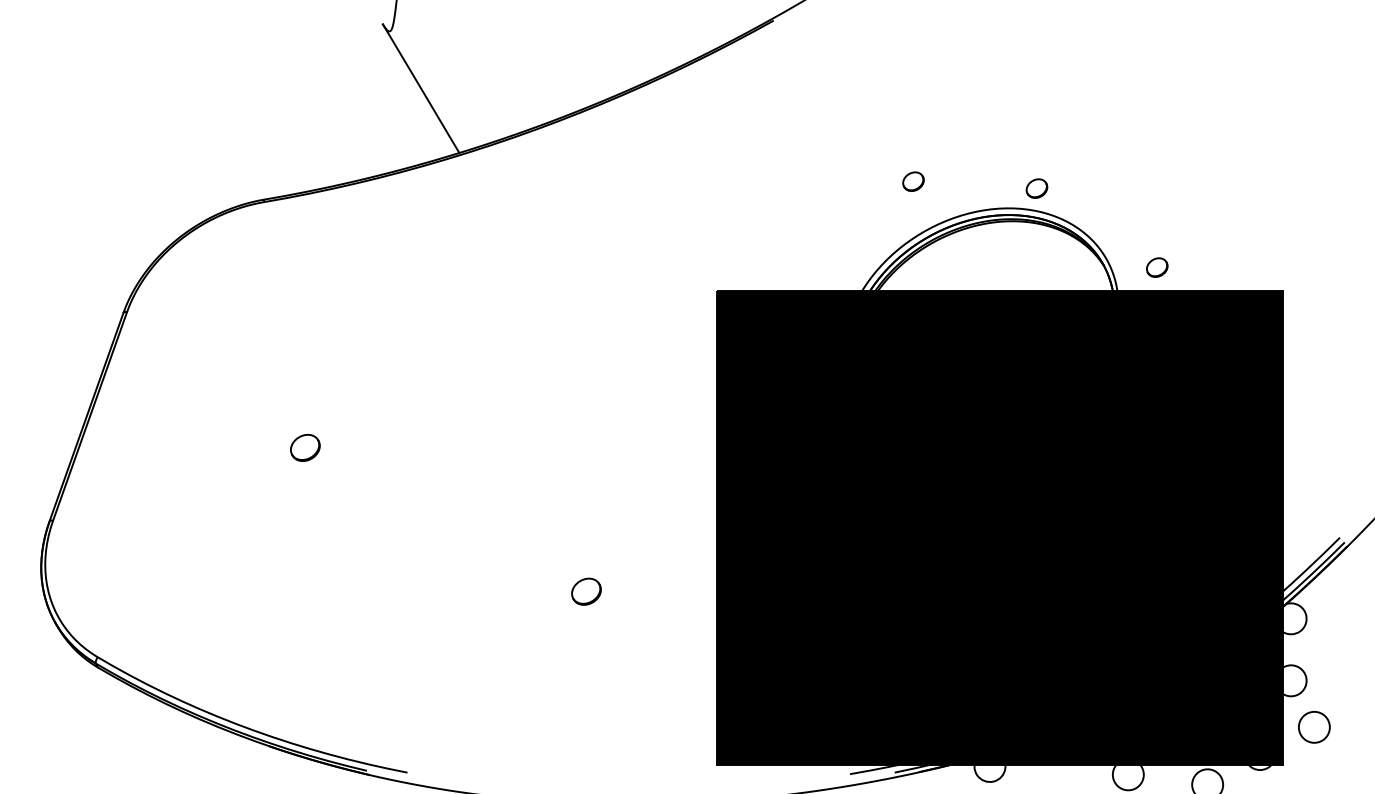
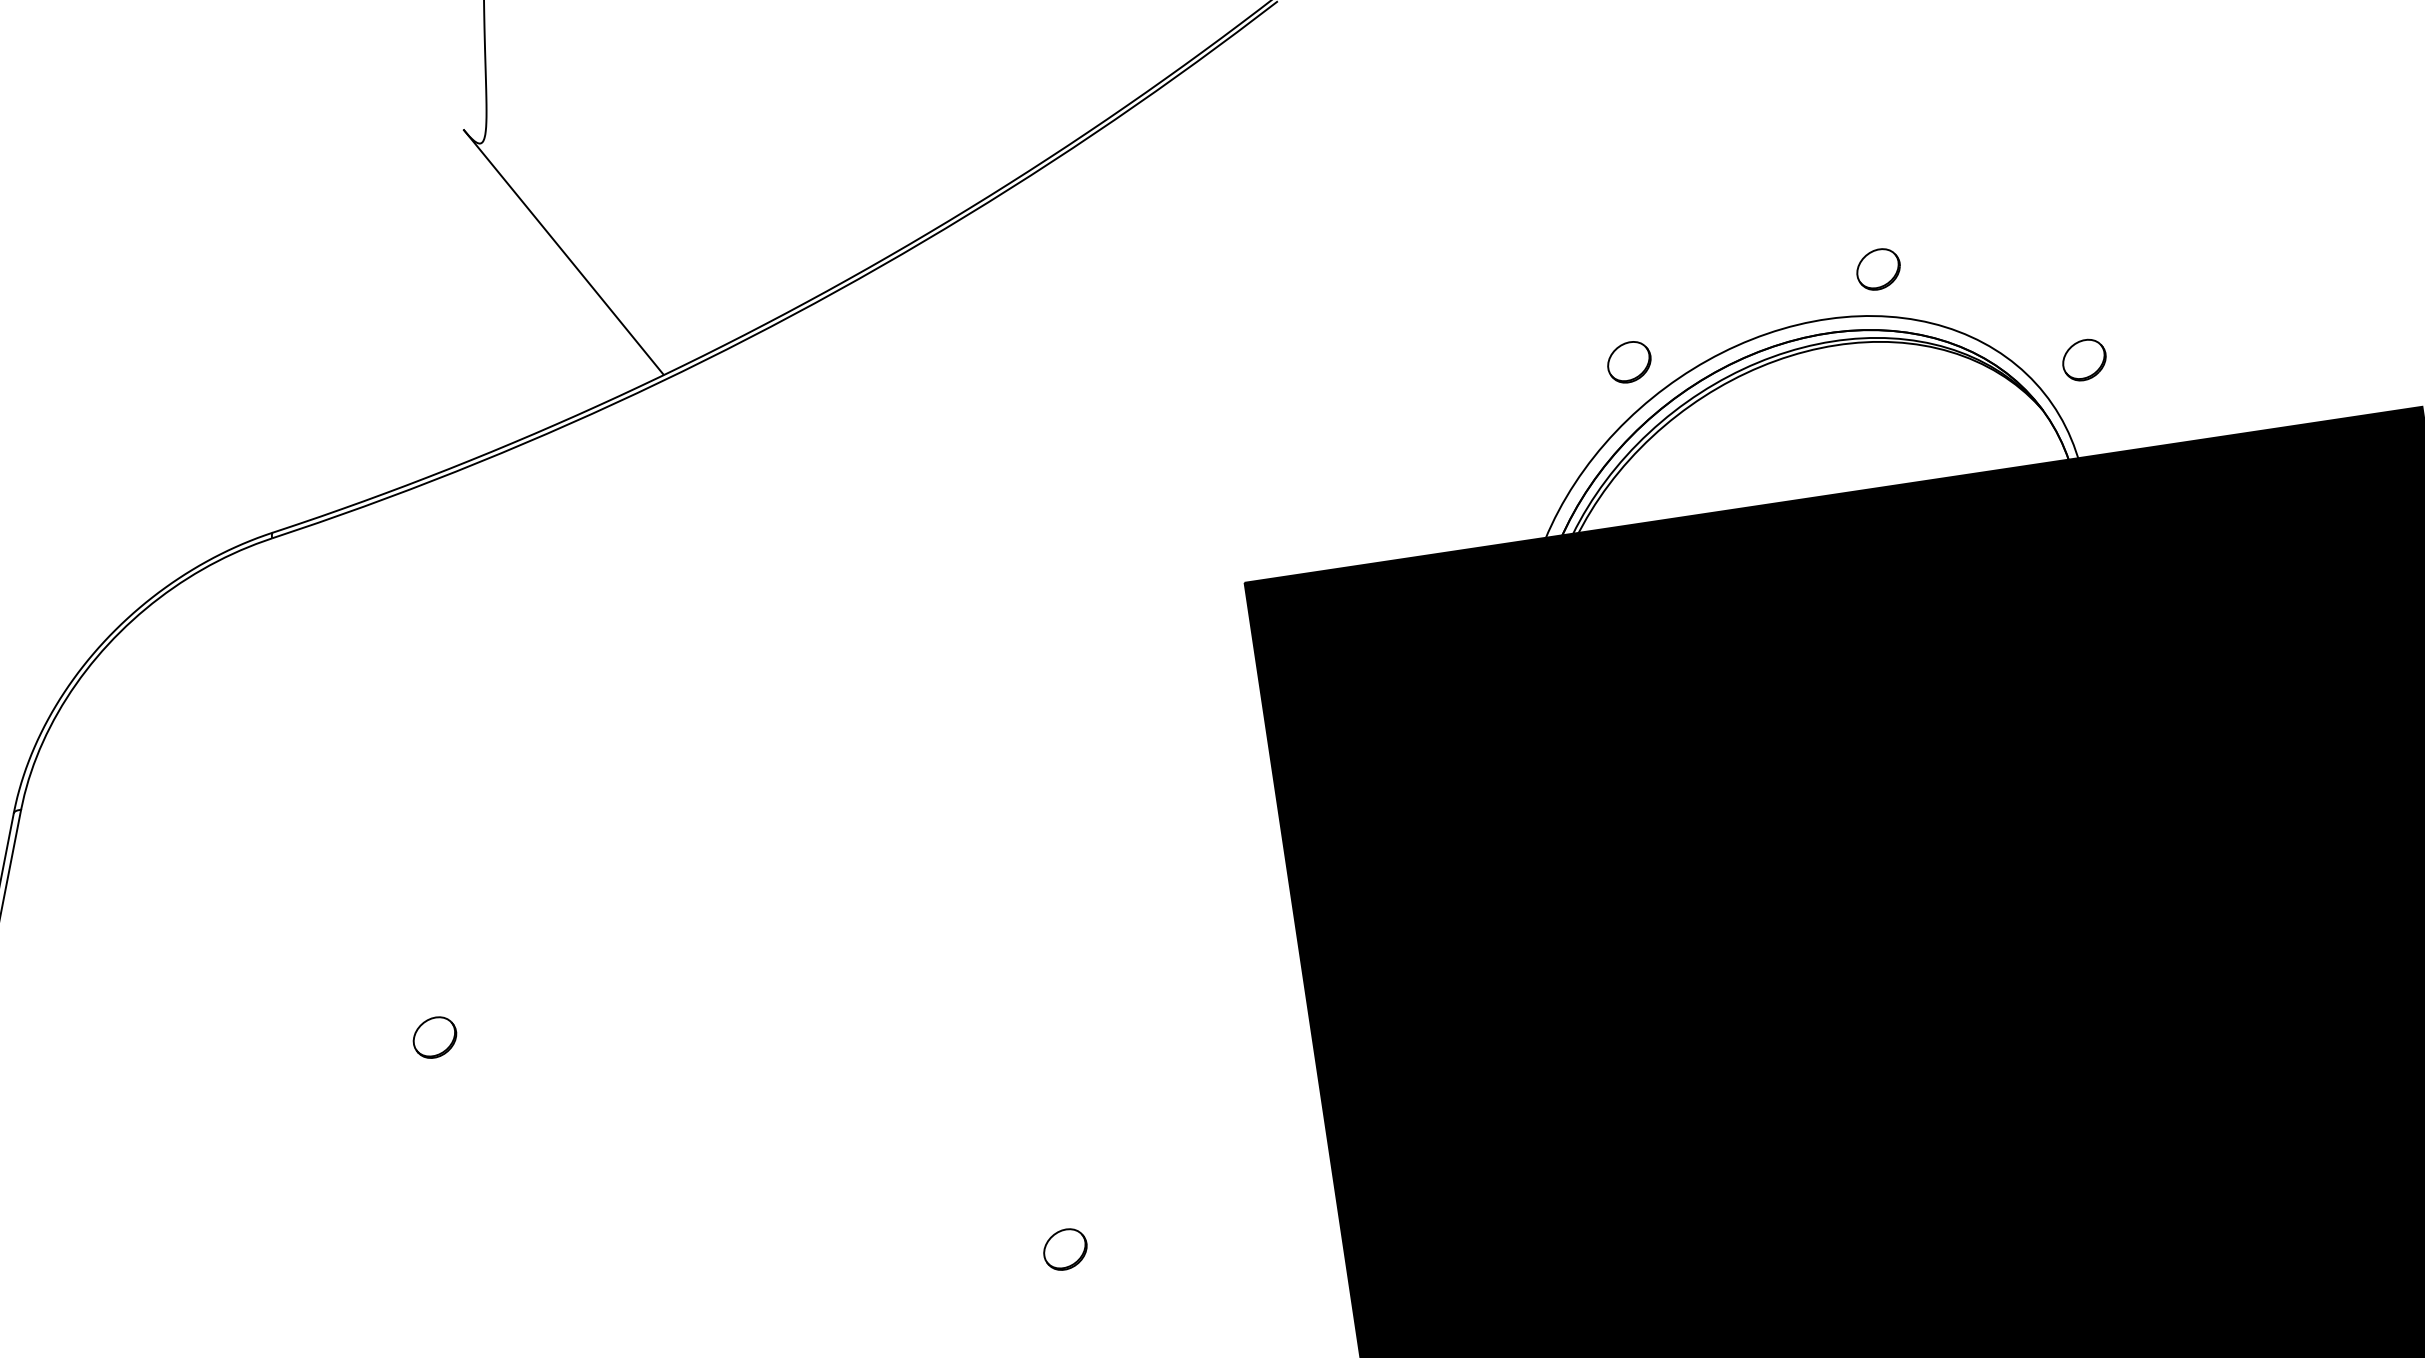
part: (913, 181) -> (1629, 361), moved
part: (1157, 267) -> (2084, 359), moved
part: (305, 447) -> (435, 1036), size x0.71
part: (586, 591) -> (1065, 1249), size x0.71

